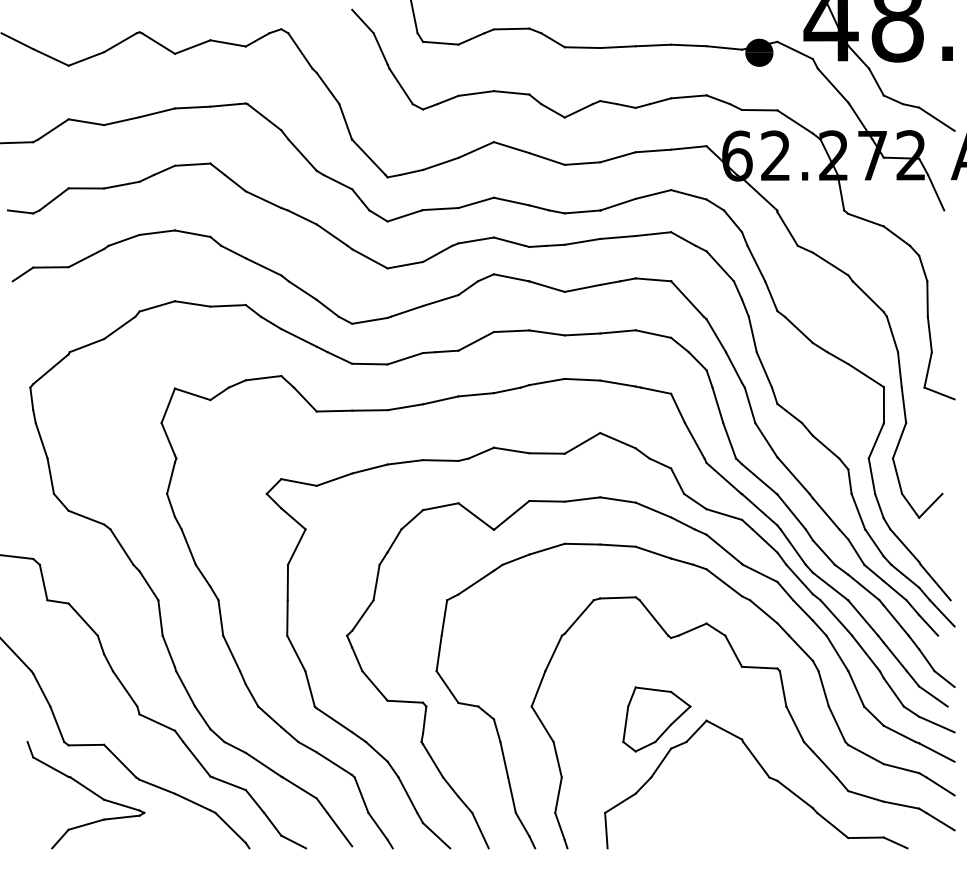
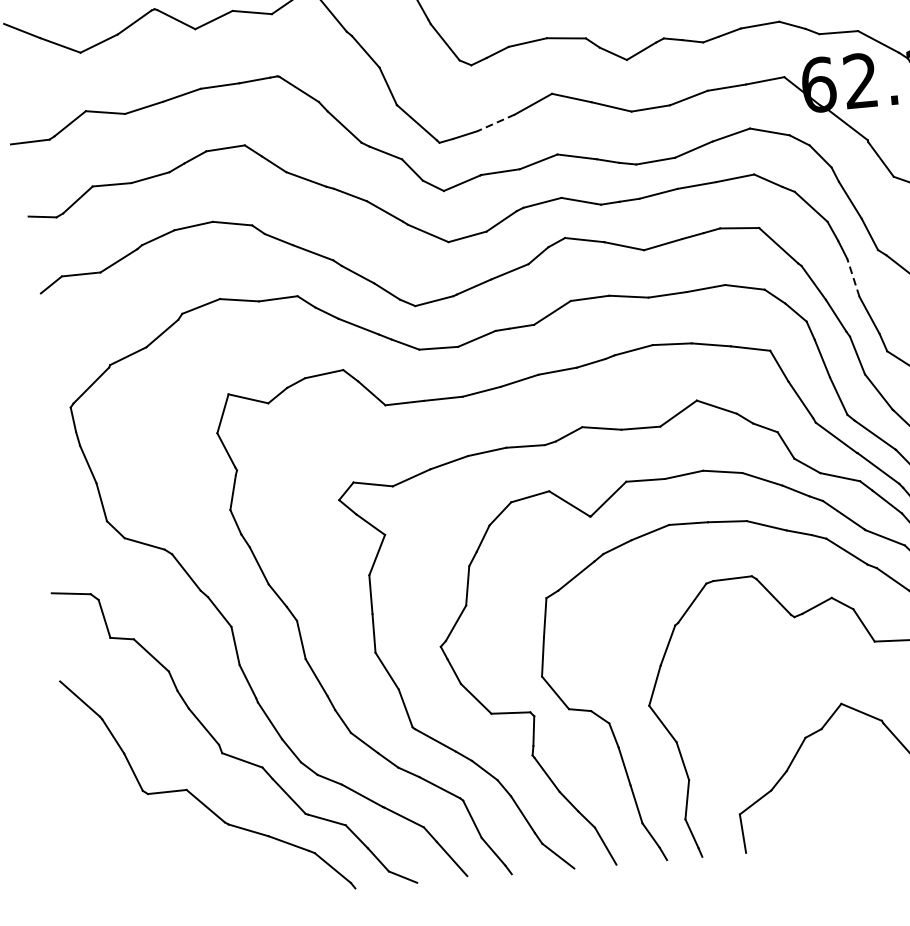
line: (440, 163) -> (495, 122), solid -> dashed
line: (752, 333) -> (853, 276), solid -> dashed
part: (656, 719) -> (786, 707), removed
part: (85, 795) -> (171, 847), removed

